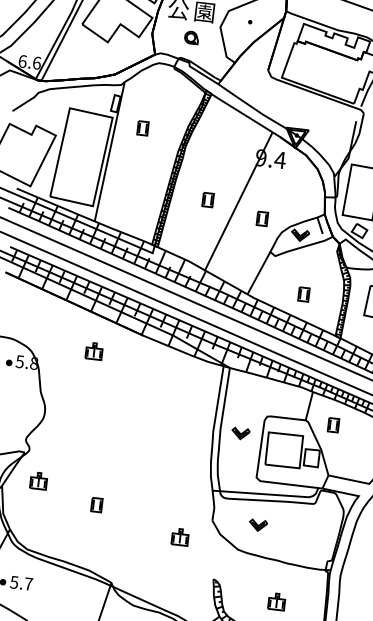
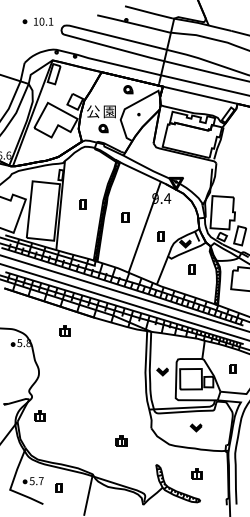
part: (142, 128) -> (82, 204), moved
part: (208, 199) -> (125, 217), moved
part: (303, 294) -> (191, 269), moved
part: (332, 424) -> (232, 368), moved
part: (95, 504) -> (58, 487), moved
part: (257, 524) -> (195, 427), moved
part: (180, 536) -> (121, 440), moved

